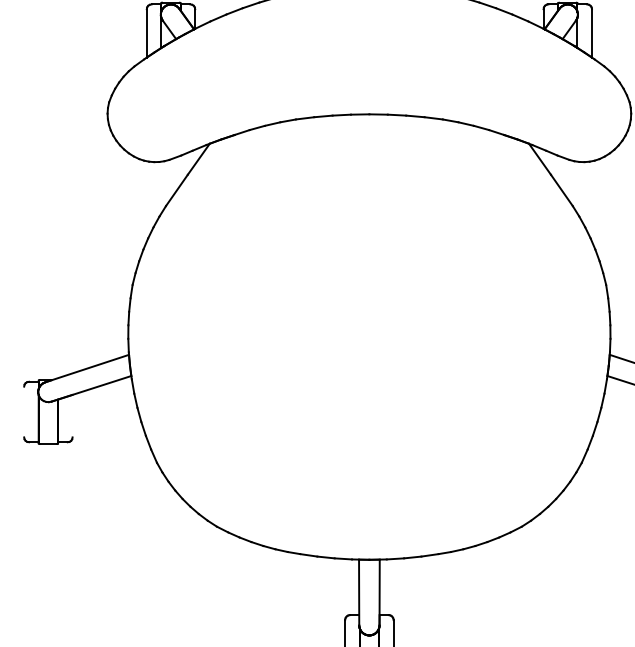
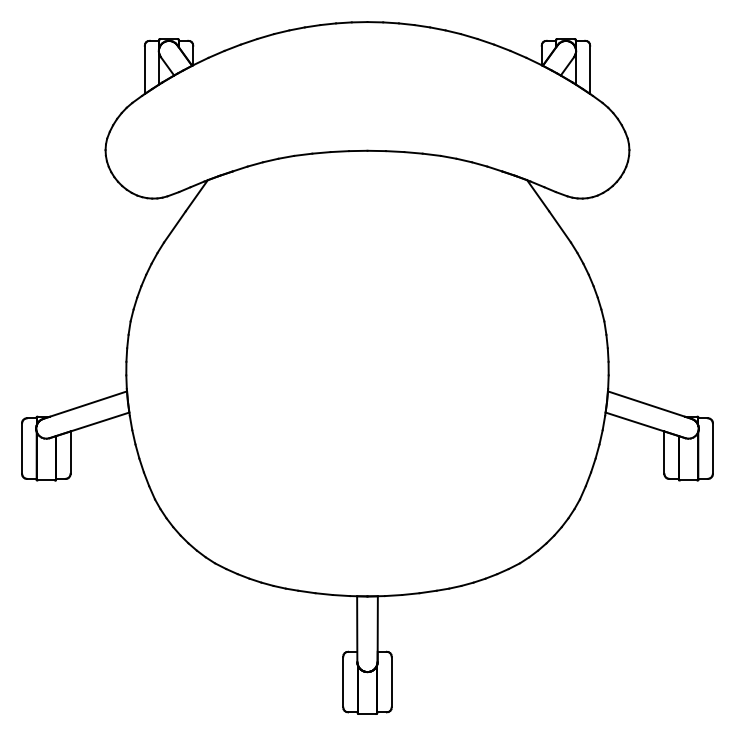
line: (24, 411) -> (22, 448), added
line: (72, 415) -> (70, 452), added

